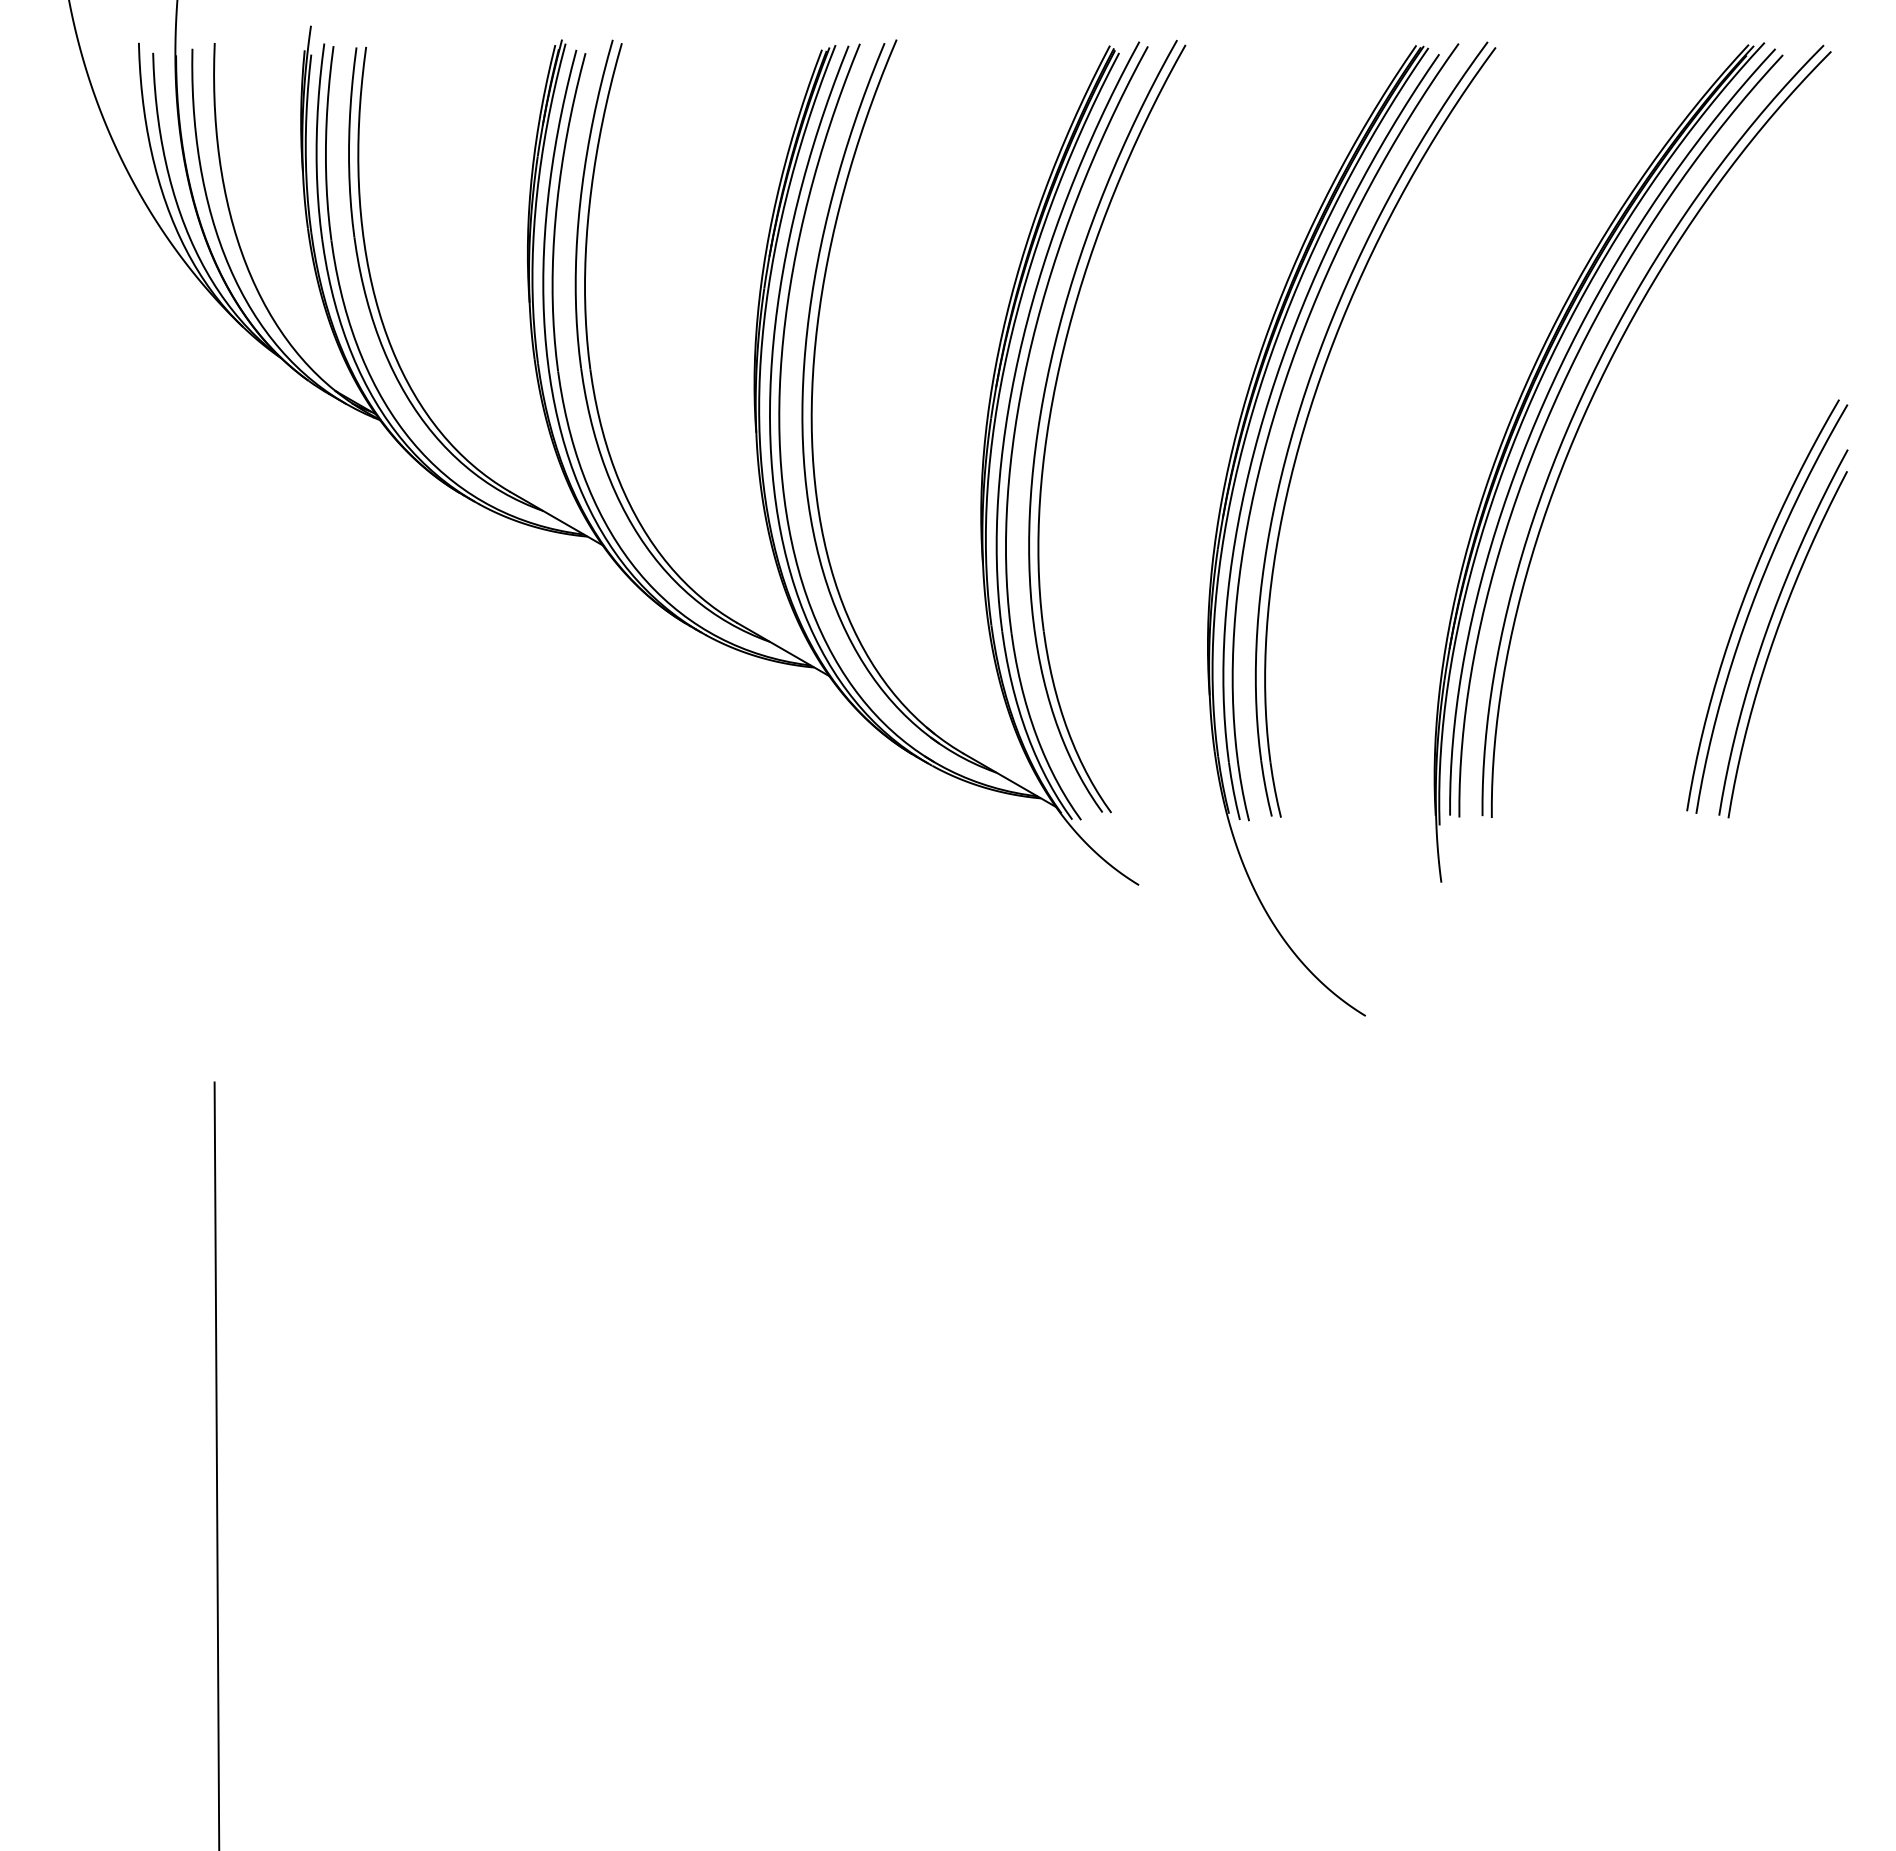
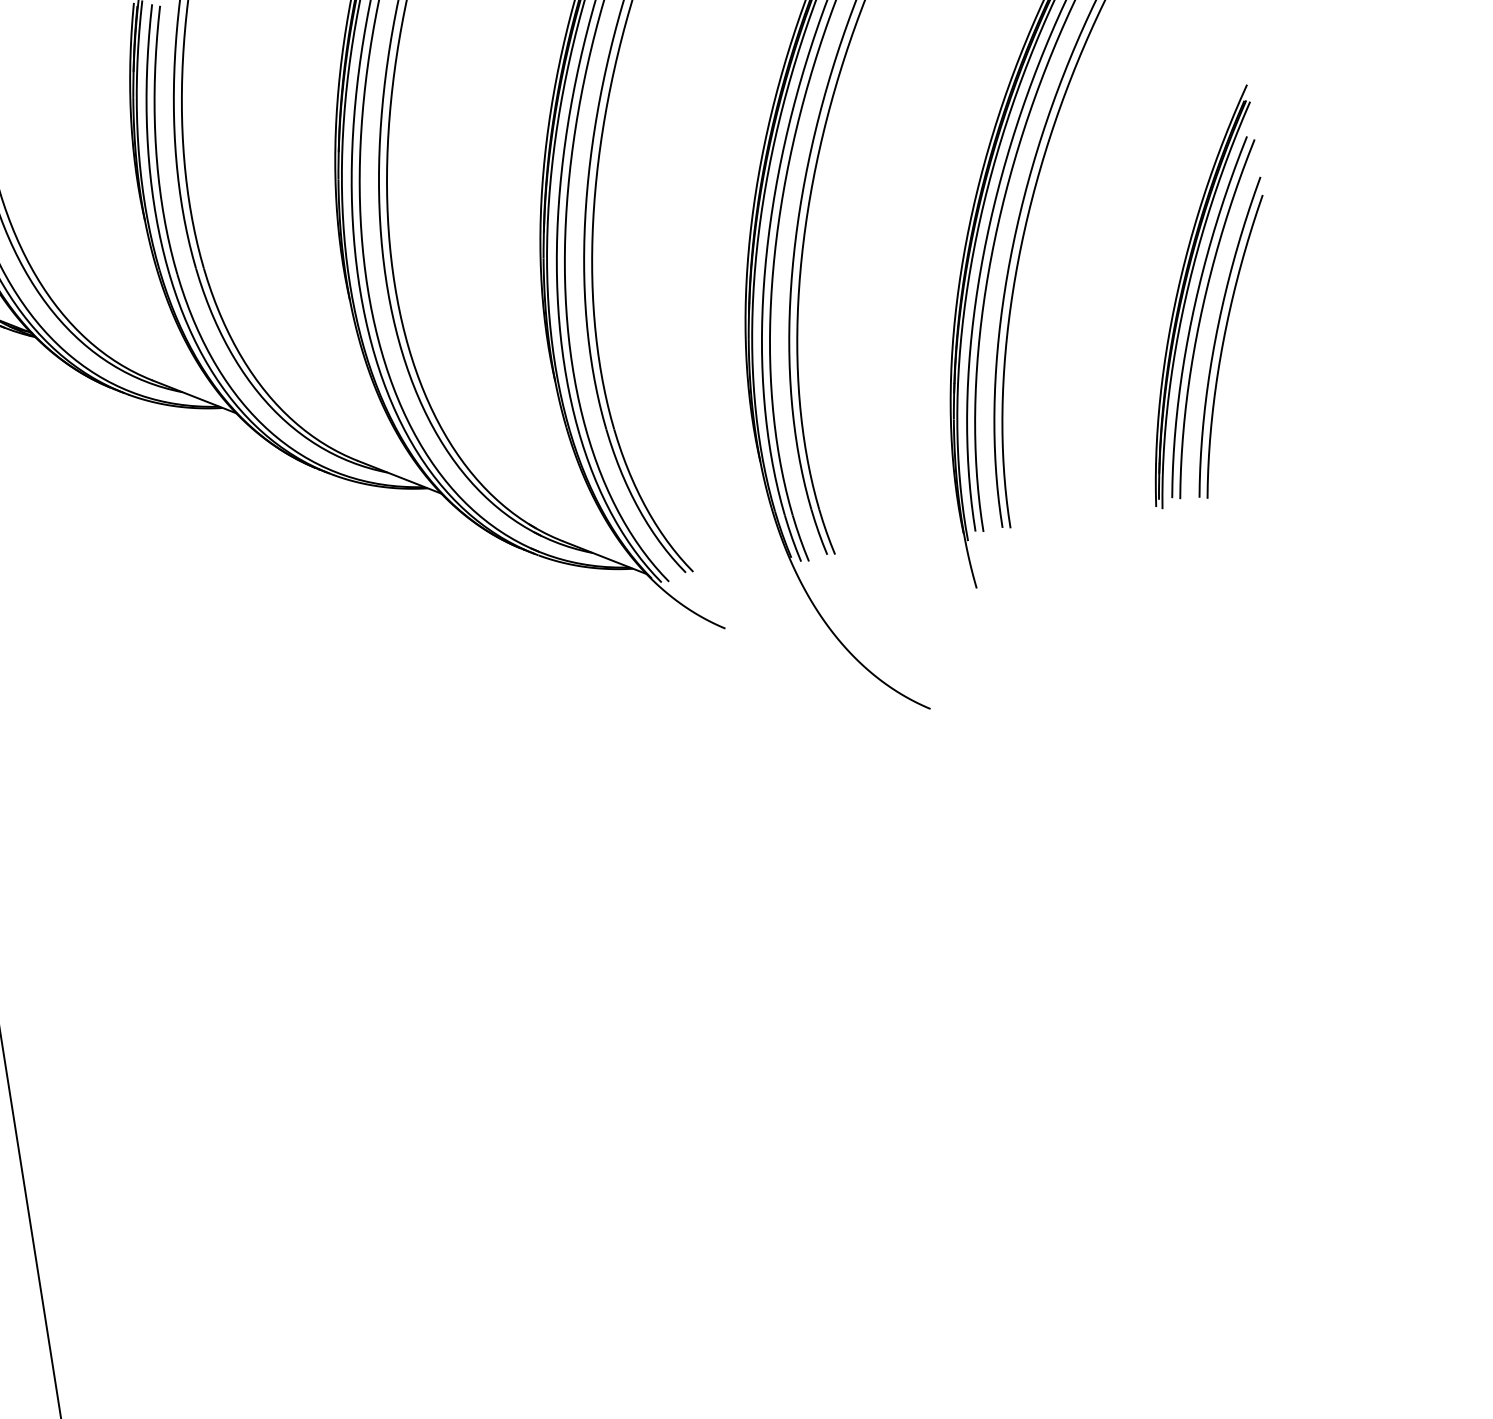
part: (1741, 574) -> (1187, 294), added

